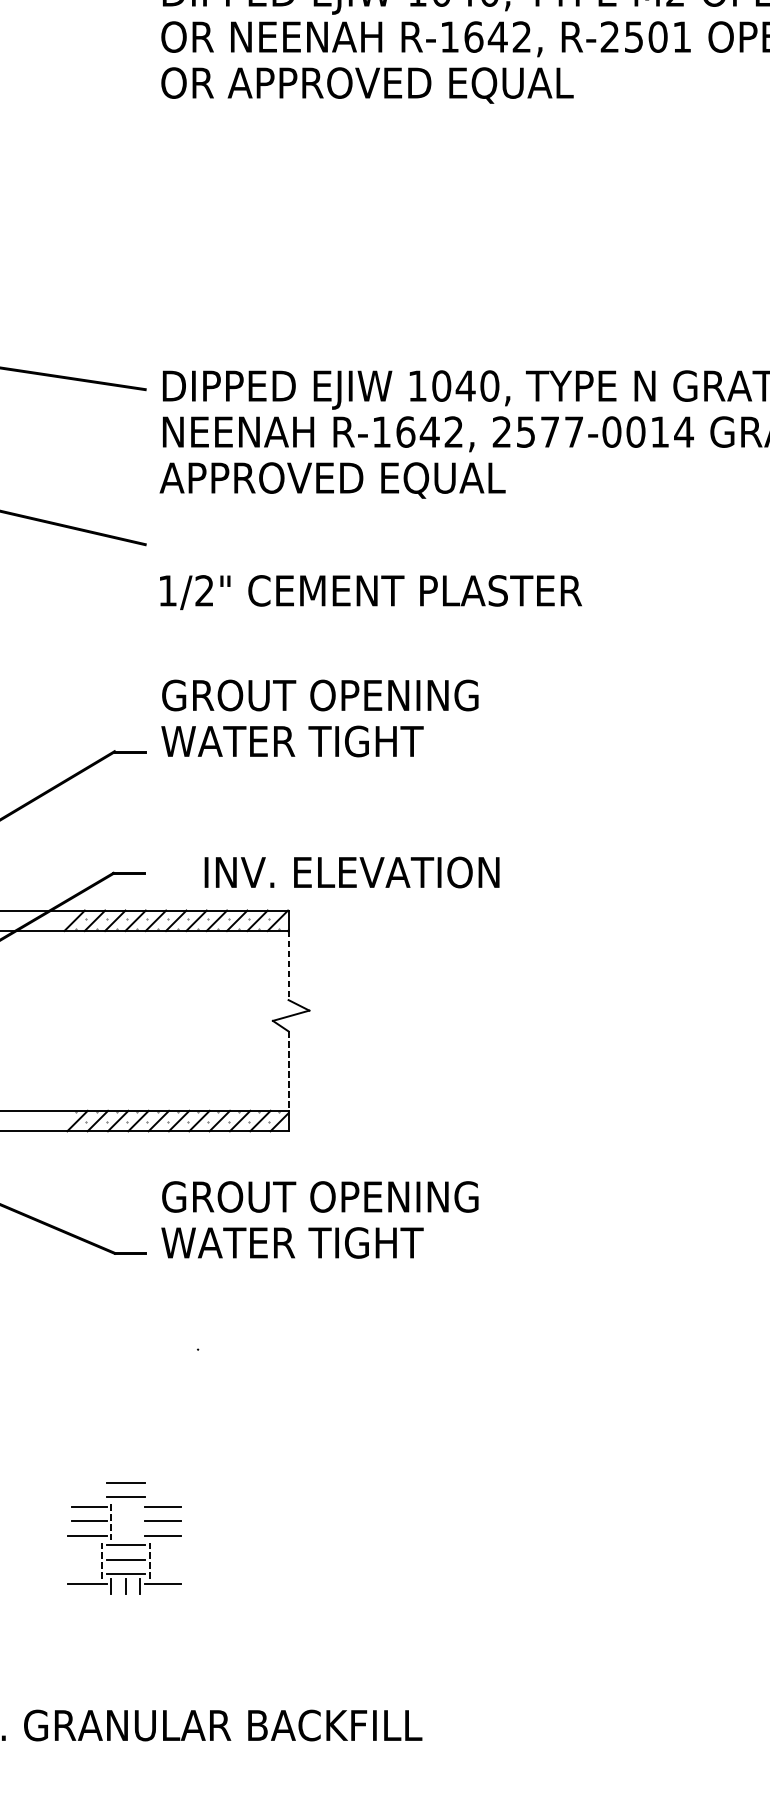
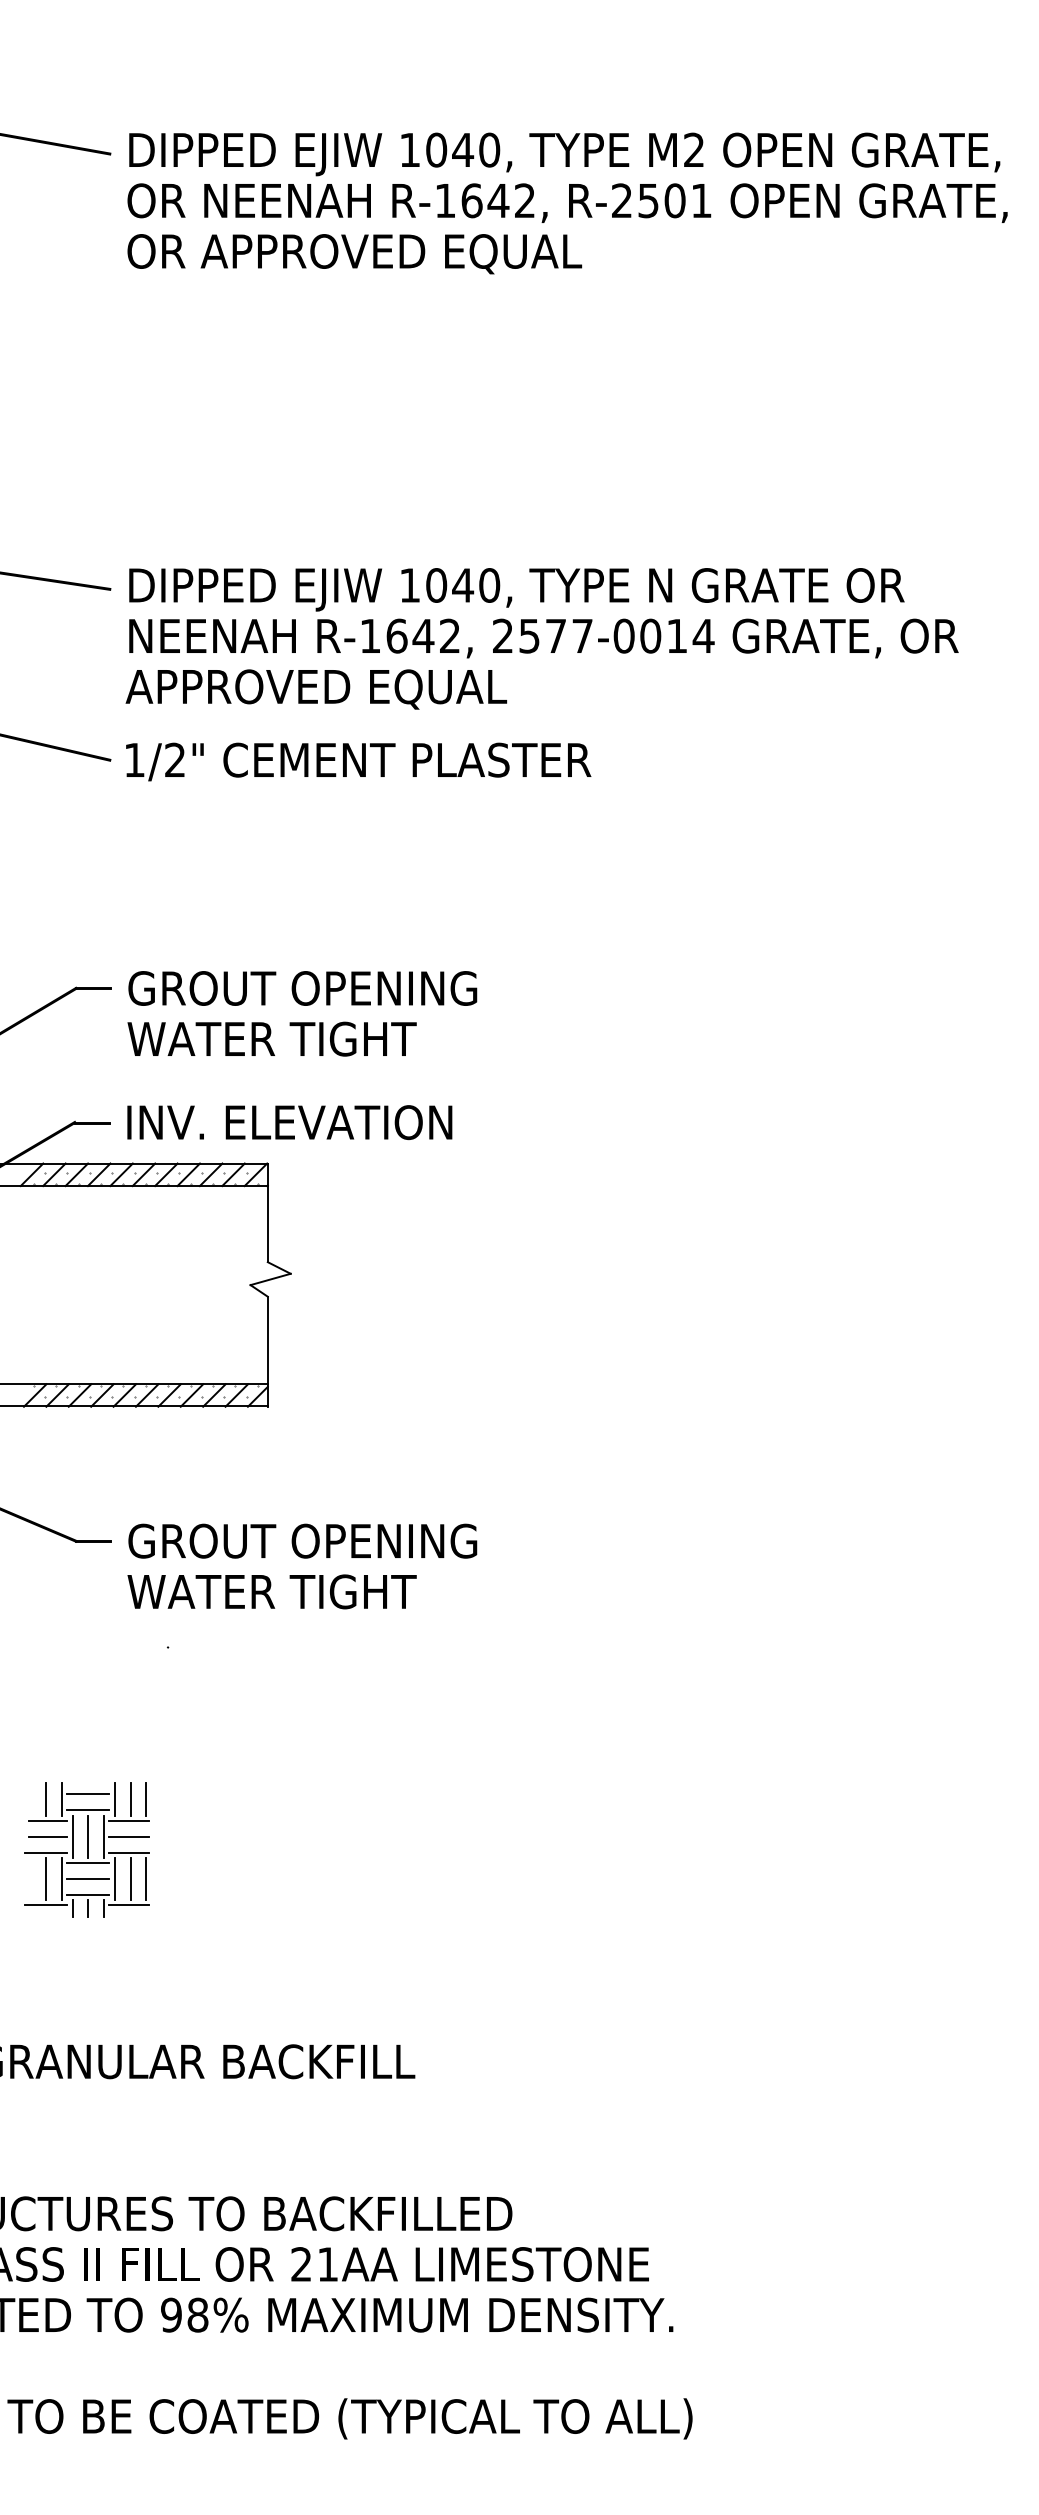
text: (370, 592) -> (358, 761), moved
text: (320, 718) -> (302, 1013), moved
text: (351, 872) -> (289, 1122), moved
line: (288, 965) -> (267, 1224), dashed -> solid
line: (288, 1071) -> (267, 1340), dashed -> solid
text: (320, 1219) -> (302, 1566), moved
line: (87, 1486) -> (46, 1798), added
line: (101, 1486) -> (61, 1798), added
line: (149, 1486) -> (114, 1798), added
line: (163, 1486) -> (130, 1798), added
line: (178, 1486) -> (146, 1798), added
line: (111, 1521) -> (72, 1836), dashed -> solid
line: (125, 1521) -> (88, 1836), added
line: (140, 1521) -> (104, 1836), added
line: (87, 1559) -> (46, 1878), added
line: (101, 1559) -> (61, 1878), dashed -> solid
line: (149, 1559) -> (114, 1878), dashed -> solid
line: (163, 1559) -> (130, 1878), added
line: (178, 1559) -> (146, 1878), added

